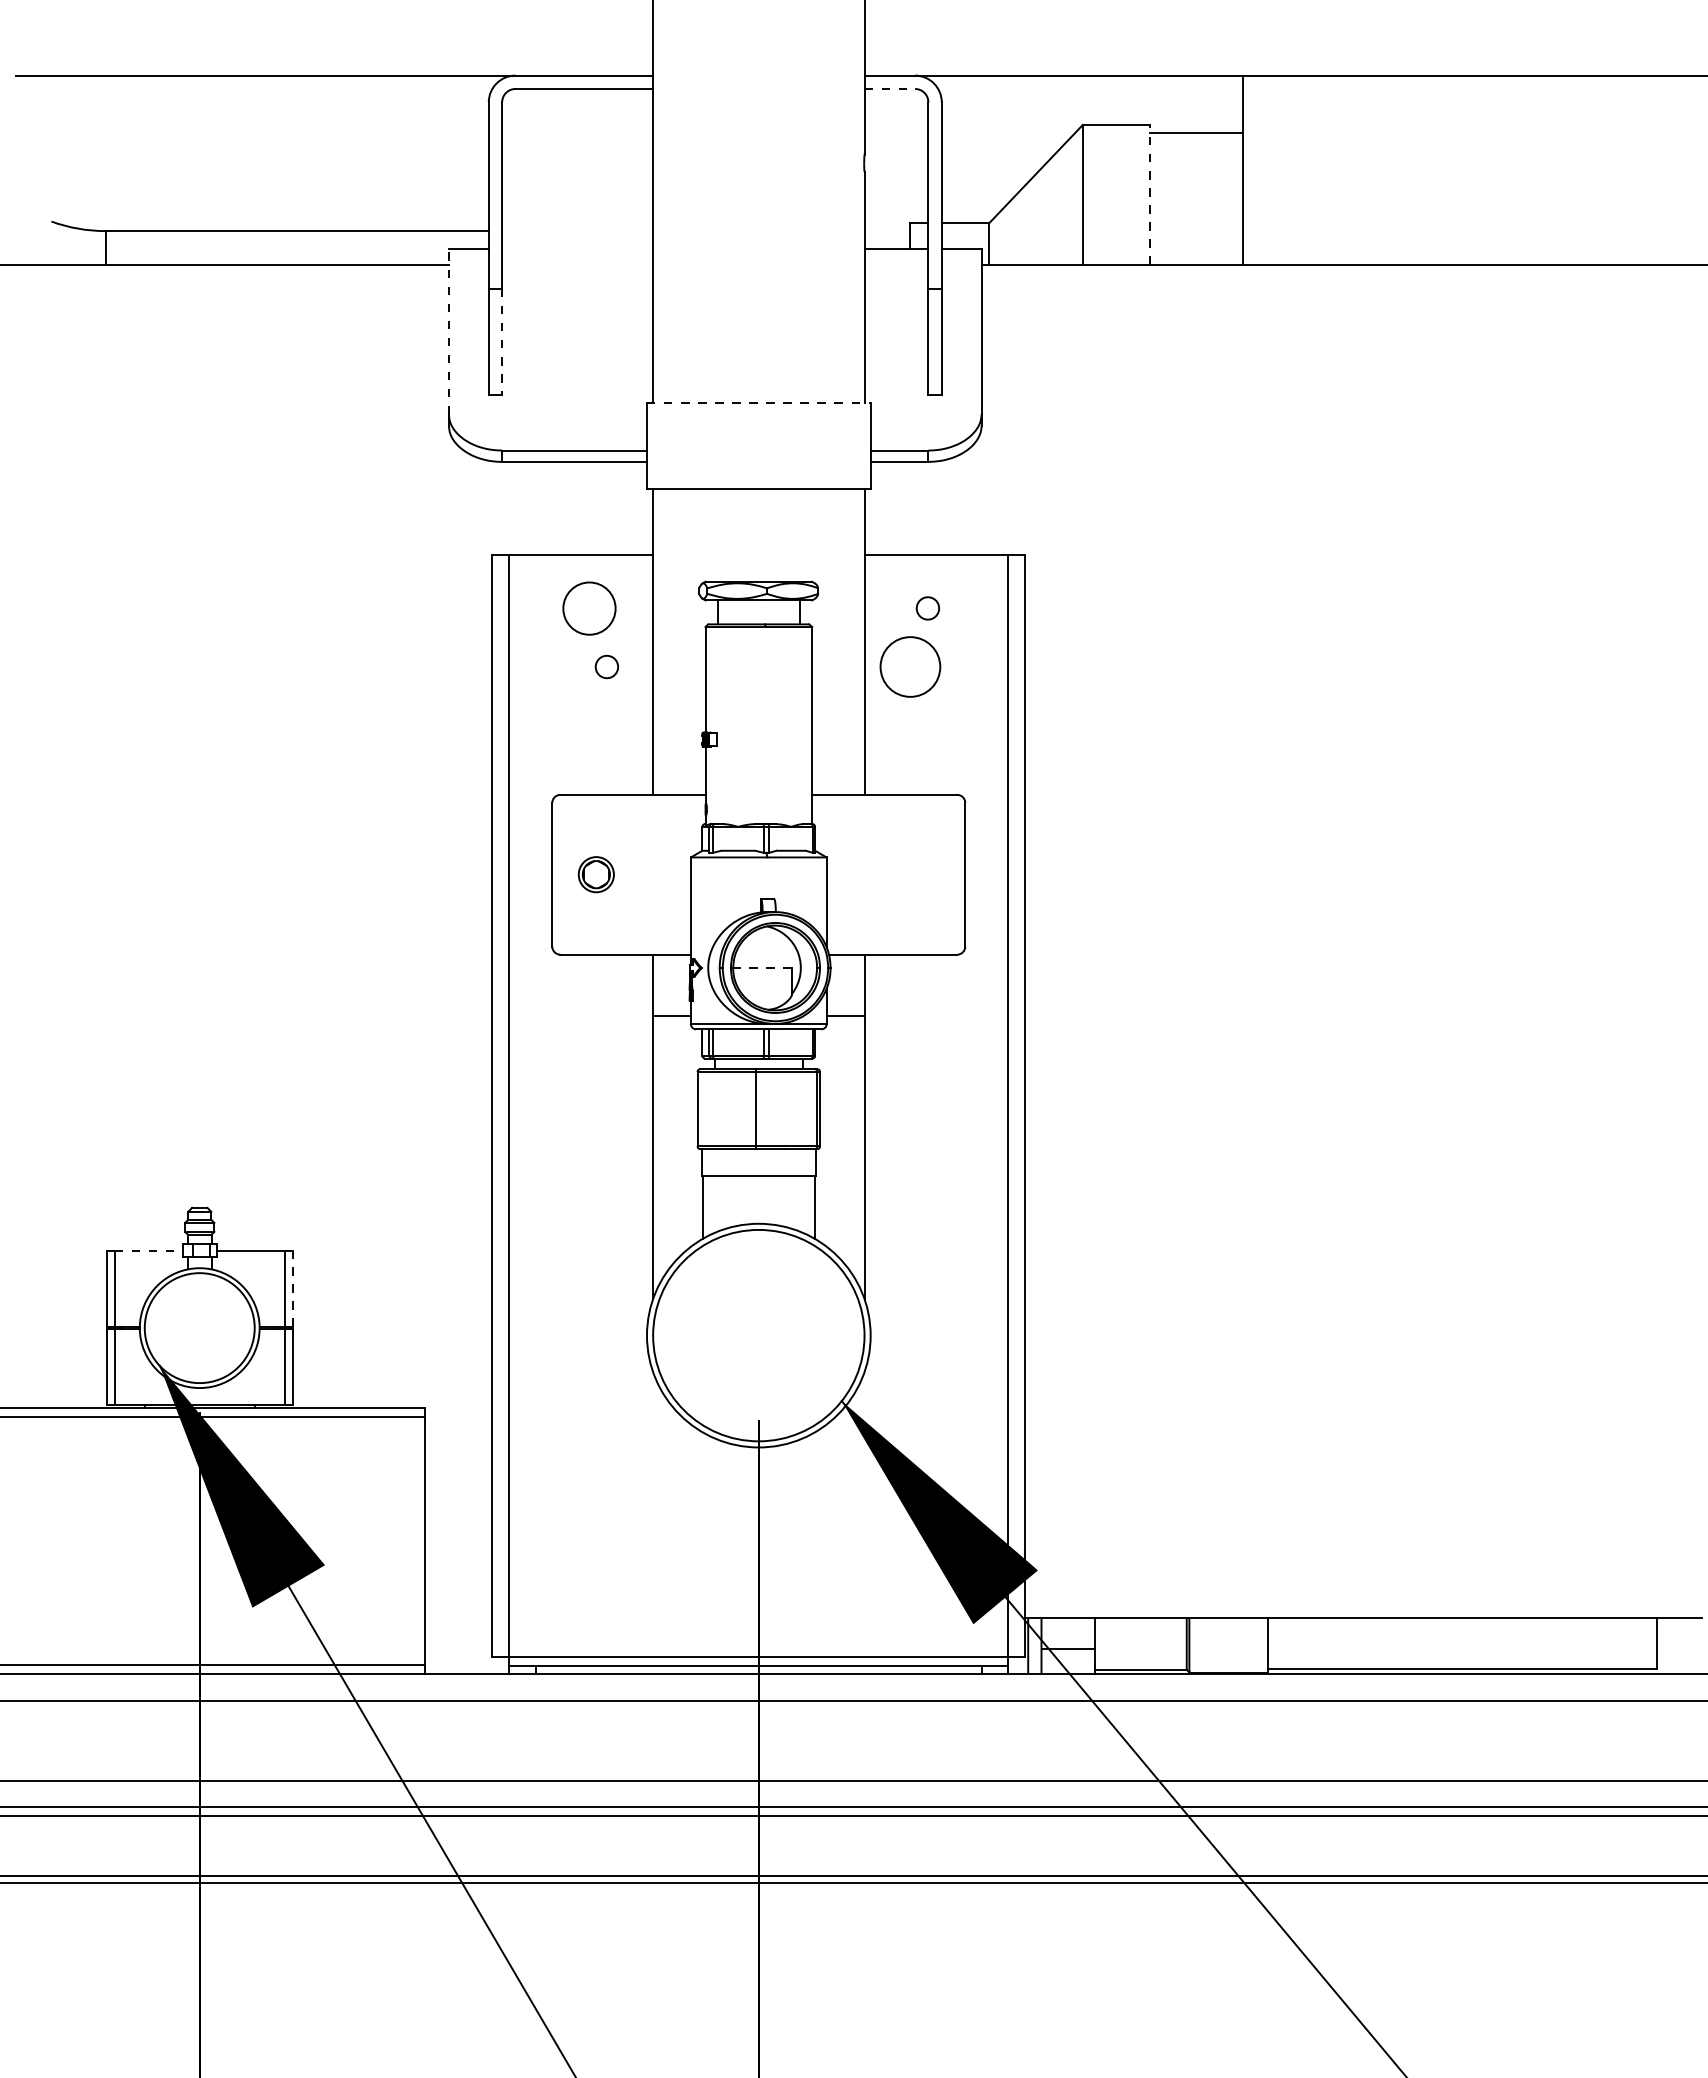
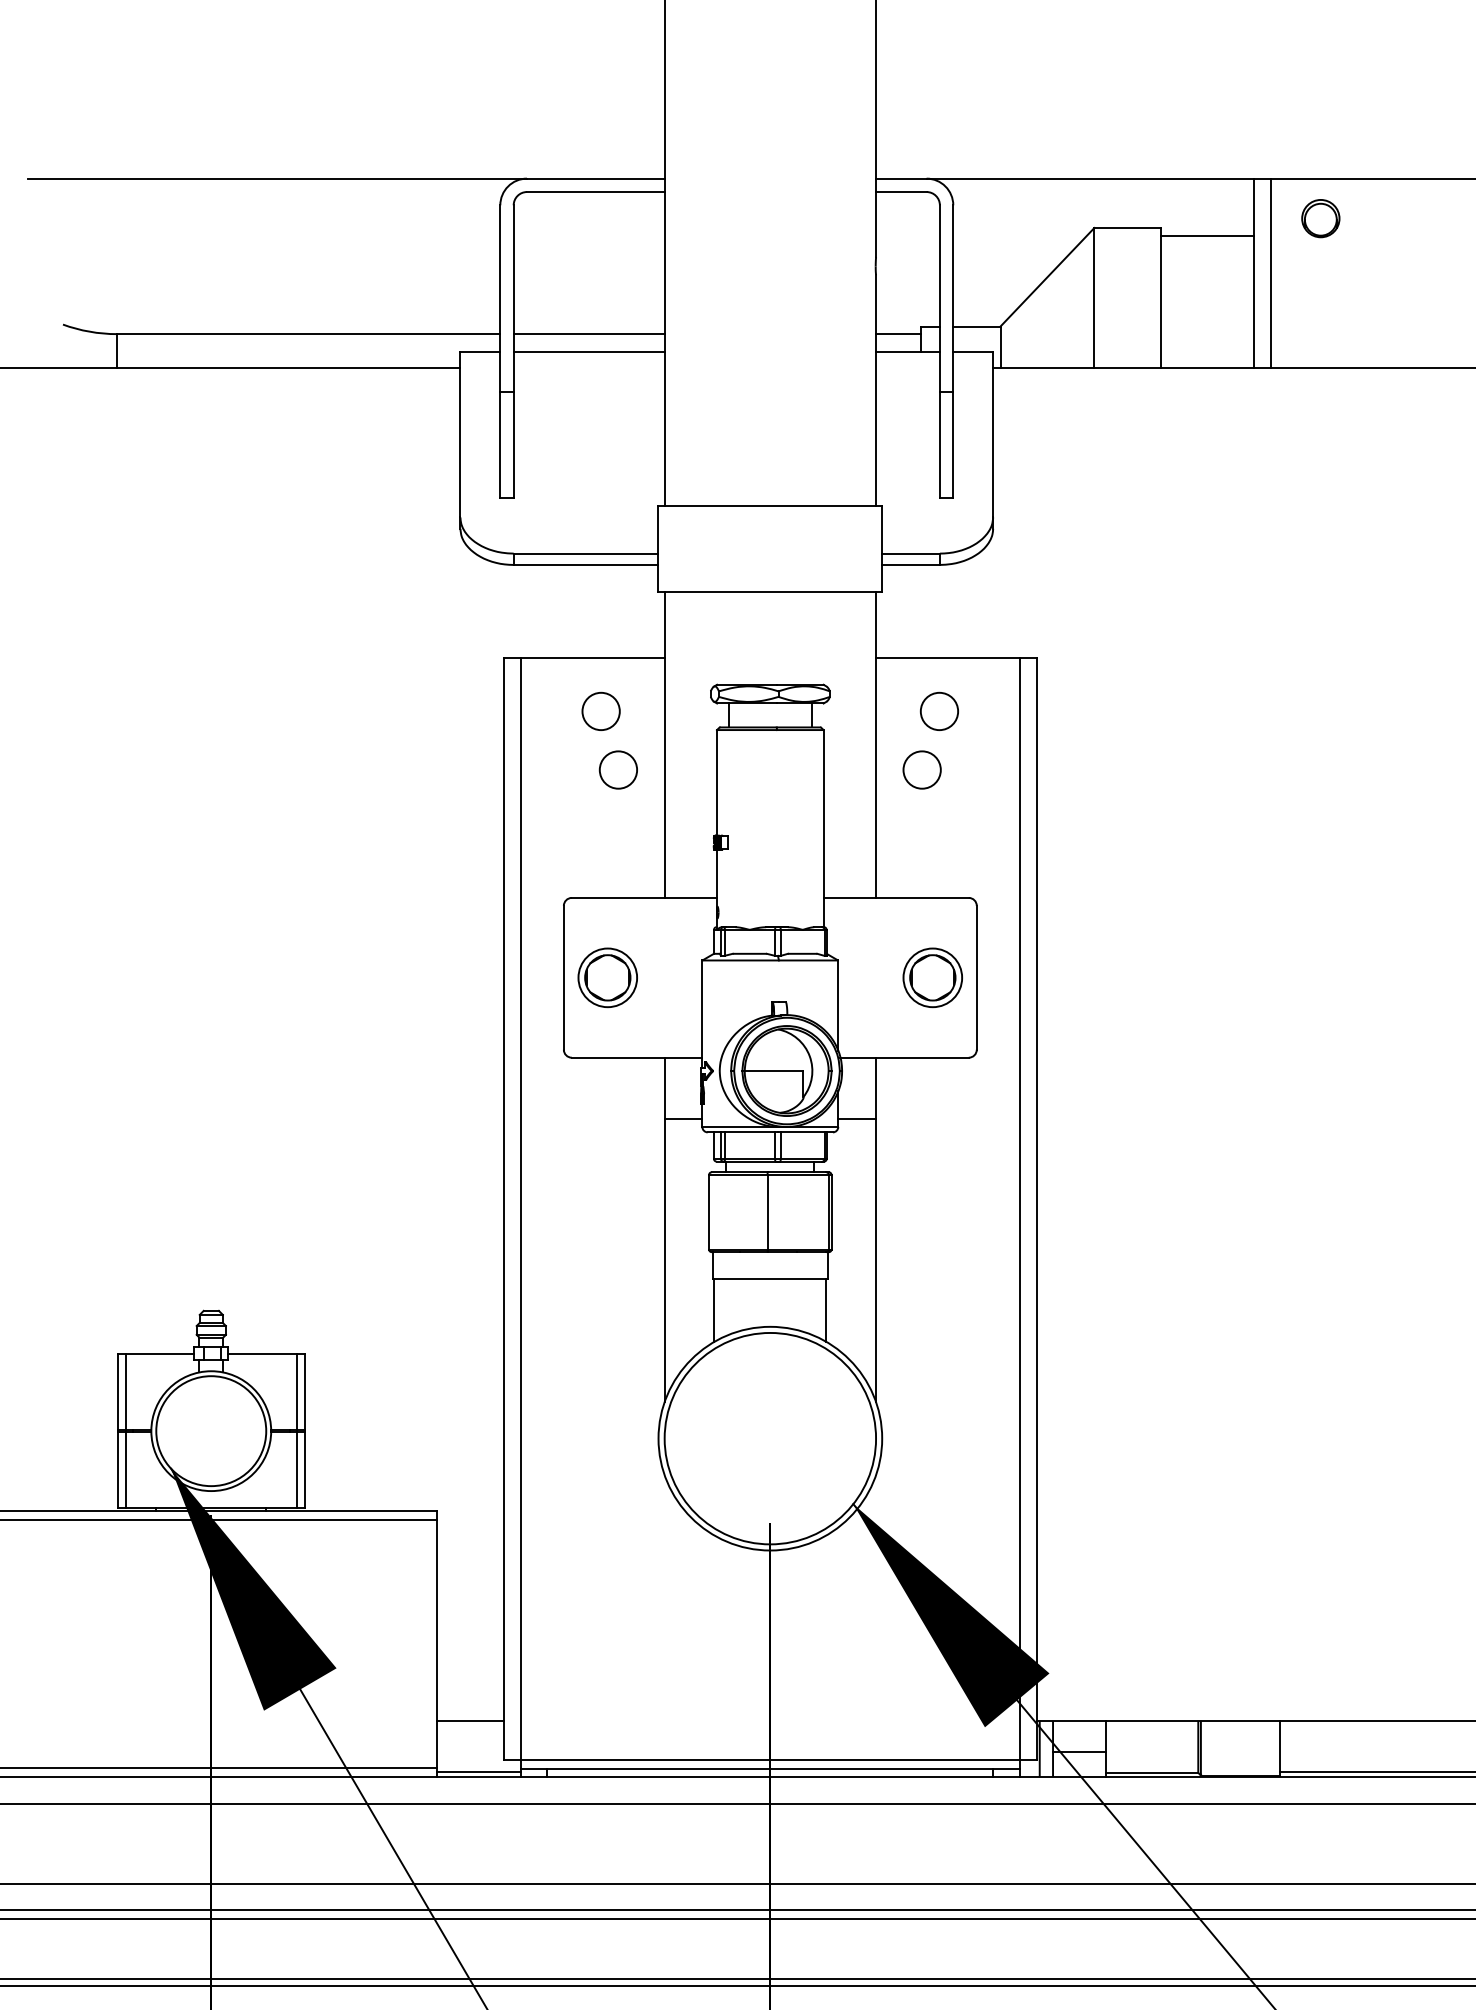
line: (890, 88) -> (902, 191), dashed -> solid
part: (1308, 115) -> (1320, 218), added
line: (1259, 169) -> (1271, 272), added
line: (1149, 194) -> (1161, 297), dashed -> solid
line: (577, 231) -> (589, 334), added
line: (886, 231) -> (898, 334), added
line: (577, 248) -> (589, 351), added
line: (448, 331) -> (460, 434), dashed -> solid
line: (502, 342) -> (514, 445), dashed -> solid
line: (758, 403) -> (770, 506), dashed -> solid
circle: (589, 607) -> (601, 710), size x0.71
circle: (927, 608) -> (939, 711), size x1.67
circle: (606, 666) -> (618, 769), size x1.67
circle: (910, 666) -> (922, 769), size x0.62
part: (596, 874) -> (608, 977), size x1.67
part: (921, 874) -> (933, 977), added
line: (762, 967) -> (774, 1070), dashed -> solid
line: (149, 1250) -> (161, 1353), dashed -> solid
line: (293, 1288) -> (305, 1391), dashed -> solid
line: (458, 1617) -> (470, 1720), added
line: (467, 1668) -> (479, 1771), added

